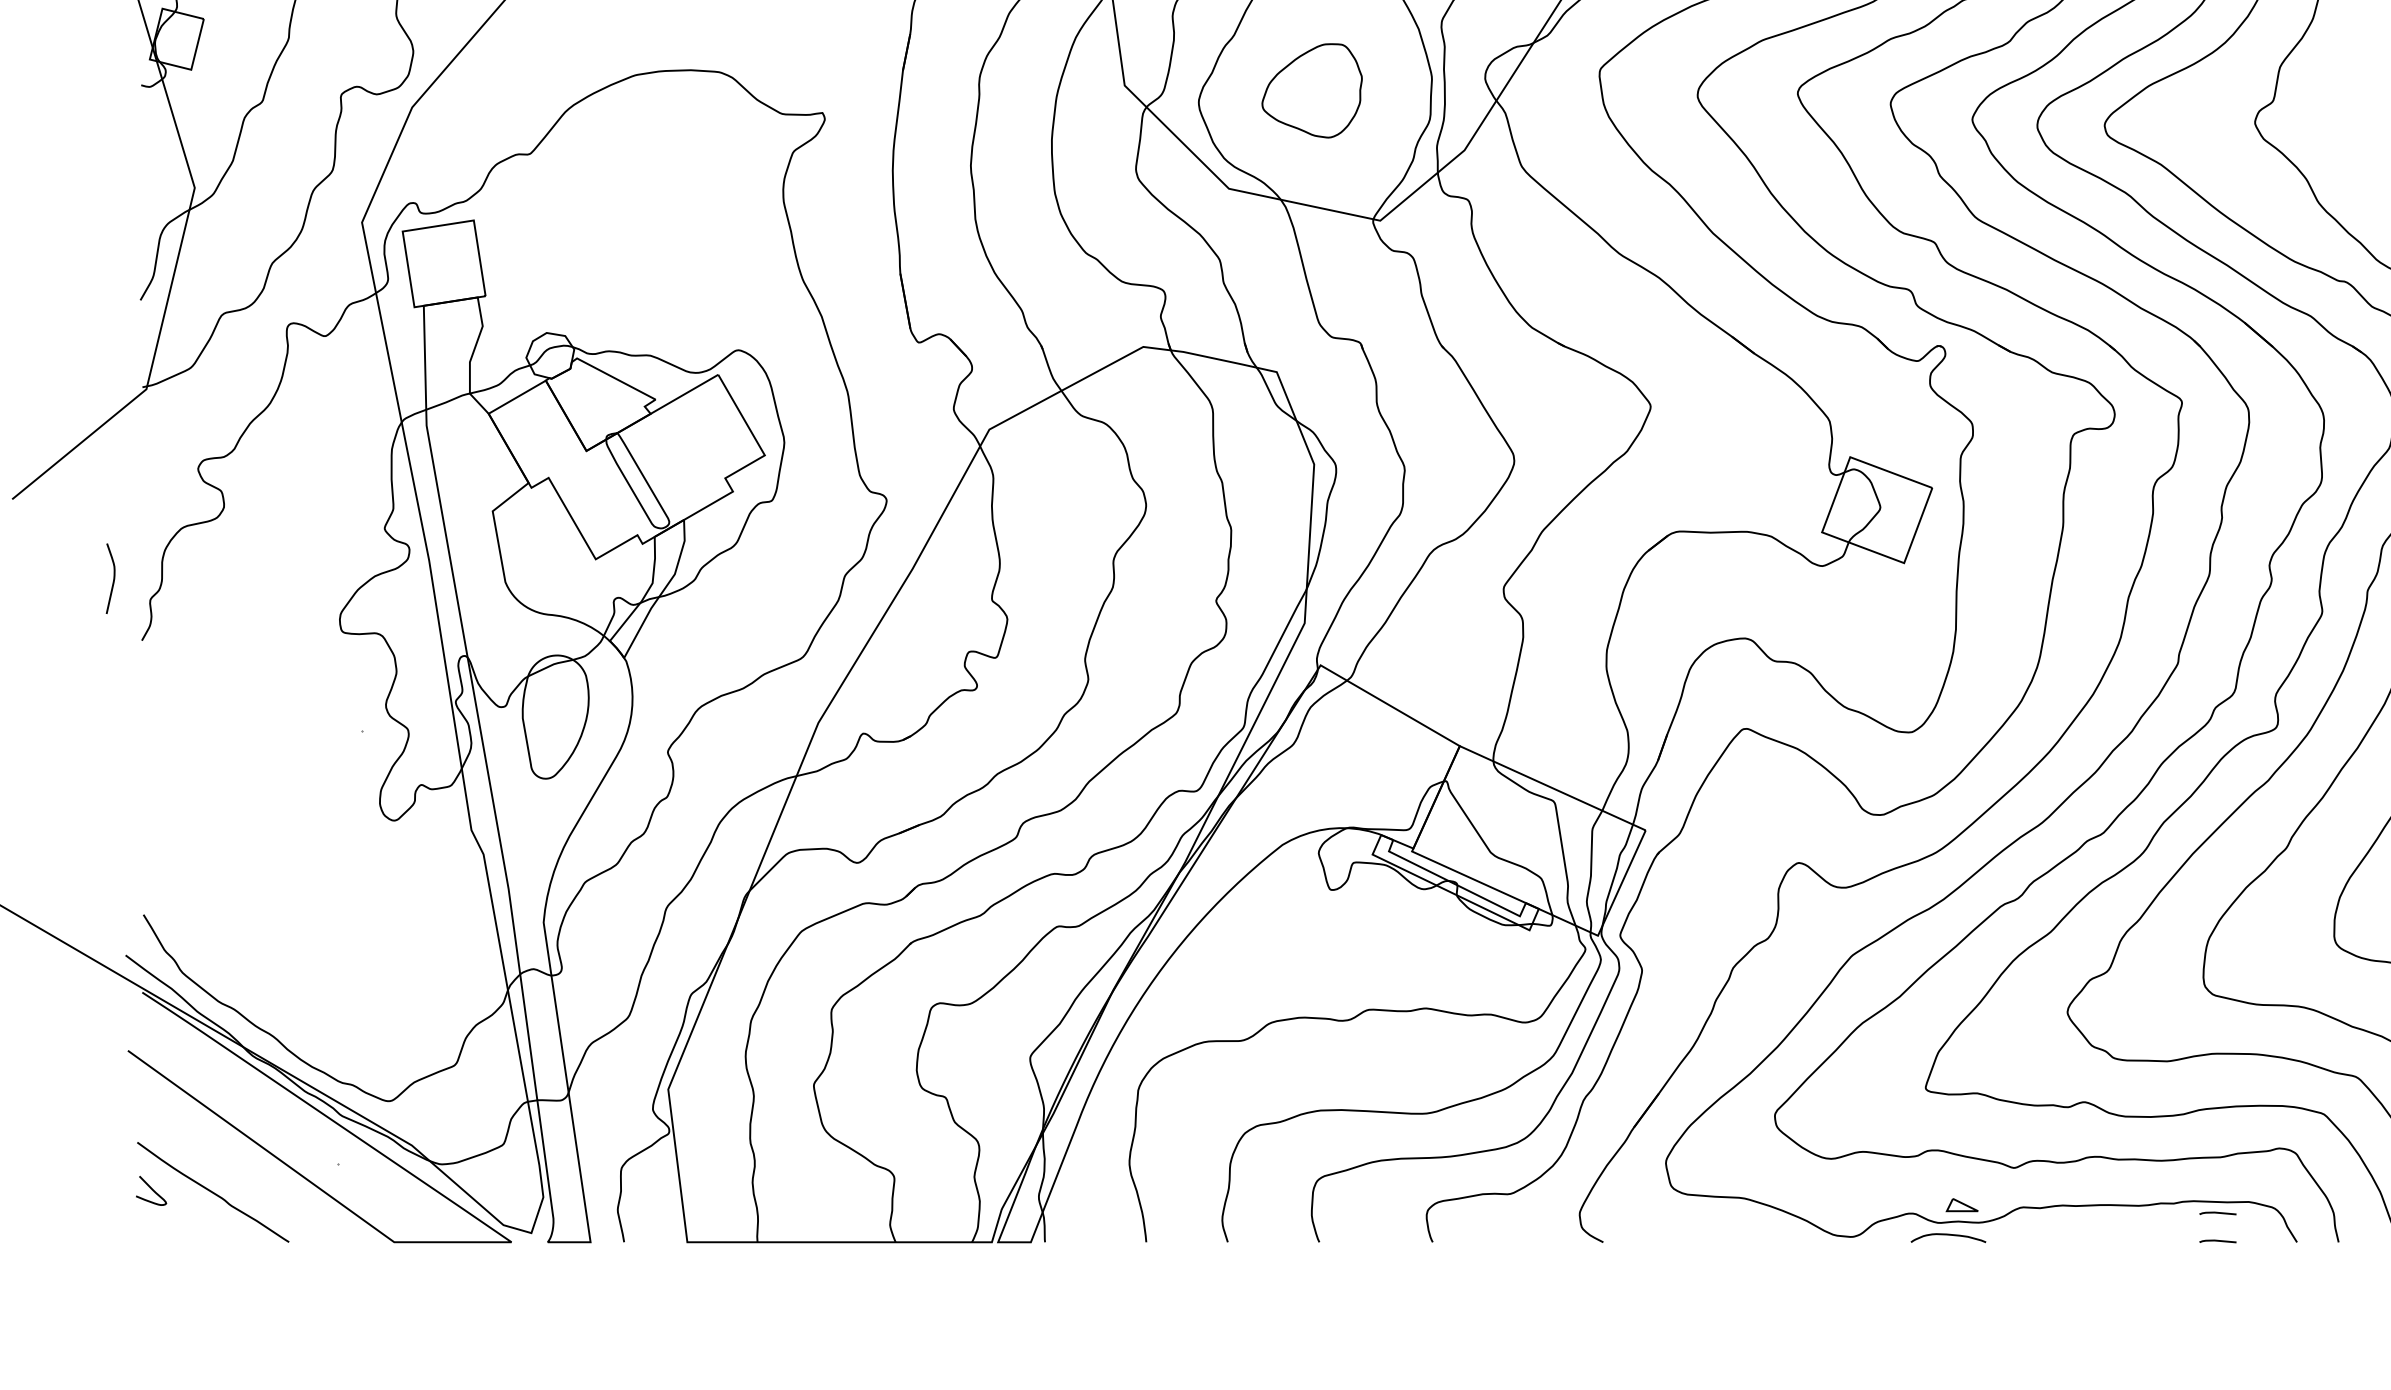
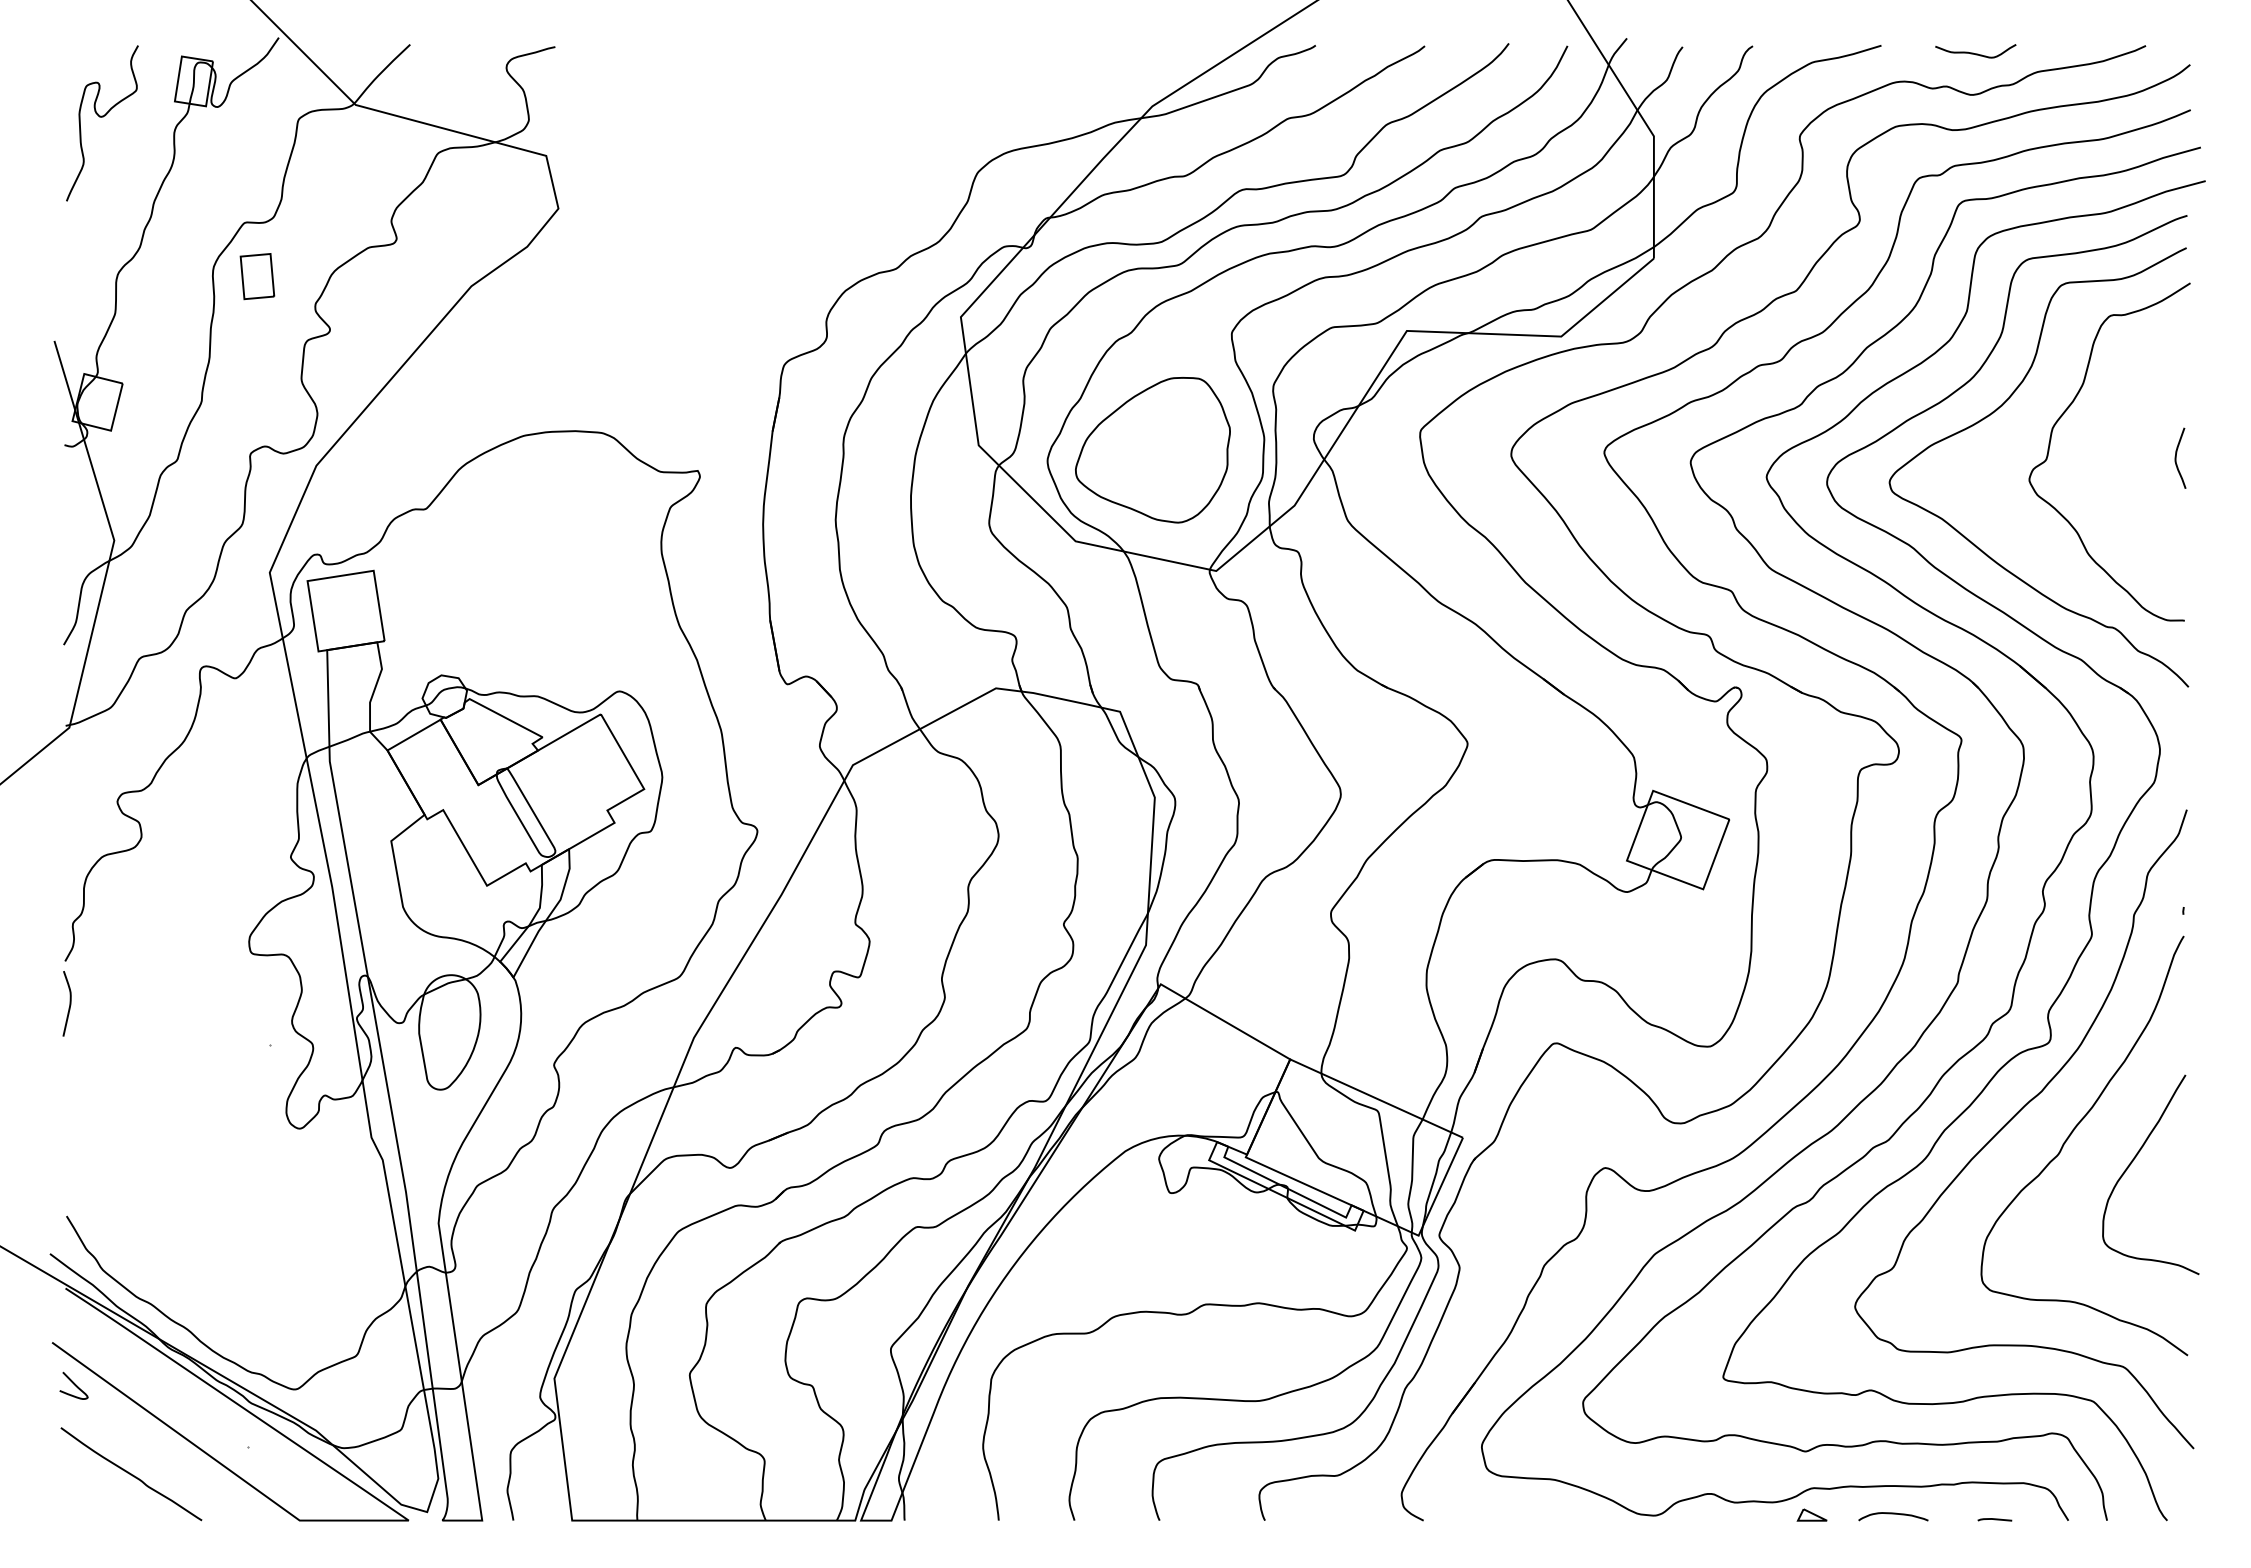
part: (1311, 91) -> (1152, 450), size x1.67
curve: (113, 578) -> (69, 1003), moved
curve: (150, 1189) -> (73, 1384), moved
part: (1961, 1204) -> (1811, 1514), moved
curve: (2217, 1213) -> (1994, 1493), removed
curve: (1948, 1235) -> (1893, 1514), moved

